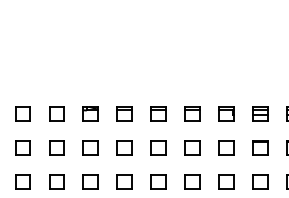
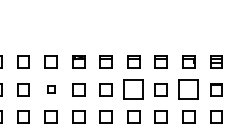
part: (56, 147) -> (50, 89), size x0.6
part: (158, 147) -> (133, 89), size x1.6
part: (226, 147) -> (188, 89), size x1.6

